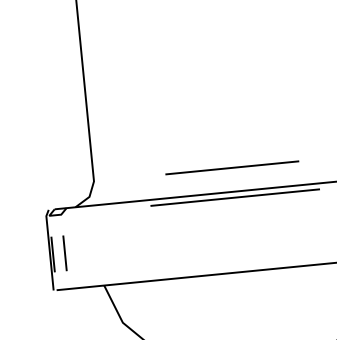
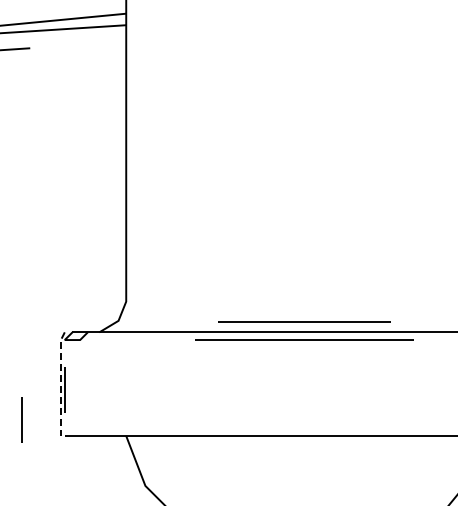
line: (232, 167) -> (304, 321), moved
line: (49, 249) -> (60, 383), solid -> dashed
line: (64, 253) -> (21, 419), moved

